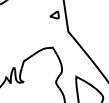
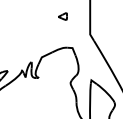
part: (54, 15) -> (62, 16), moved

